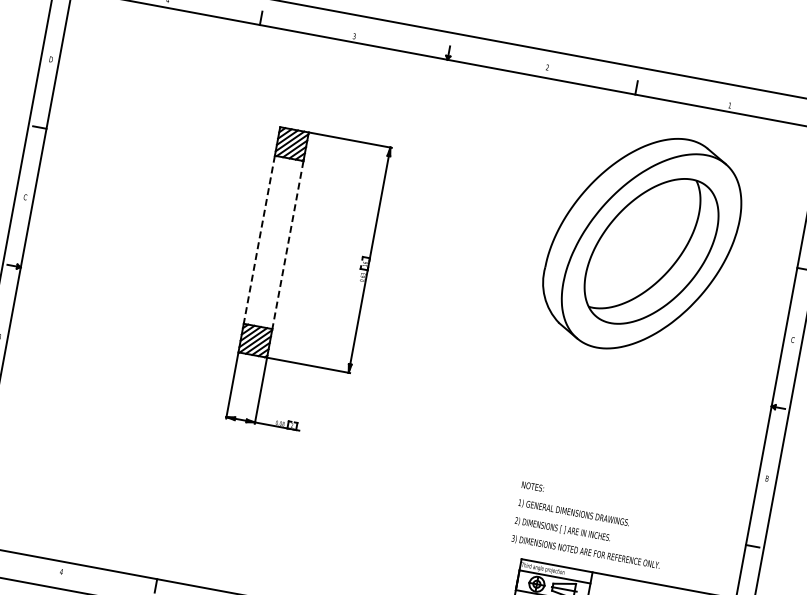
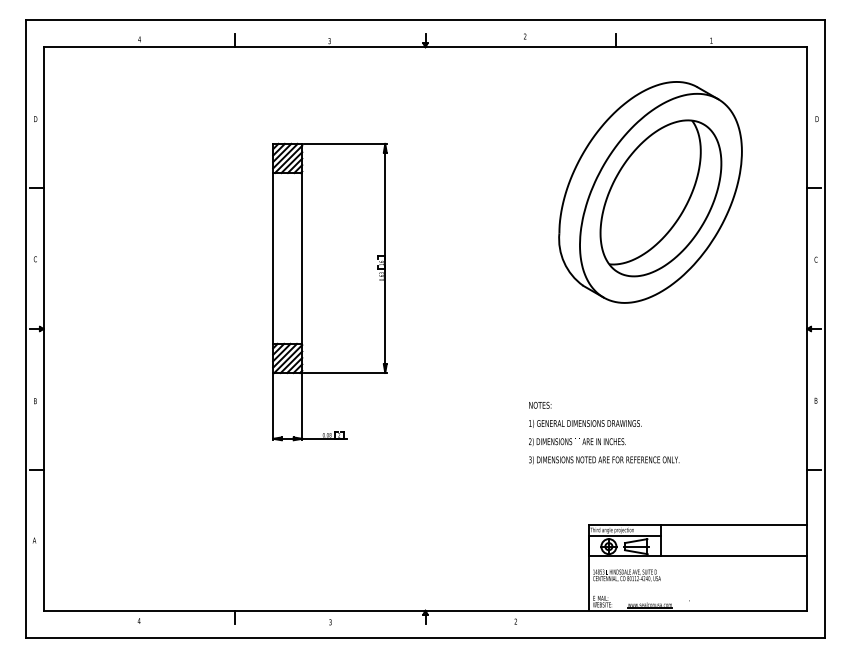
line: (259, 239) -> (273, 258), dashed -> solid
line: (288, 245) -> (302, 258), dashed -> solid
text: (591, 525) -> (604, 432), moved

